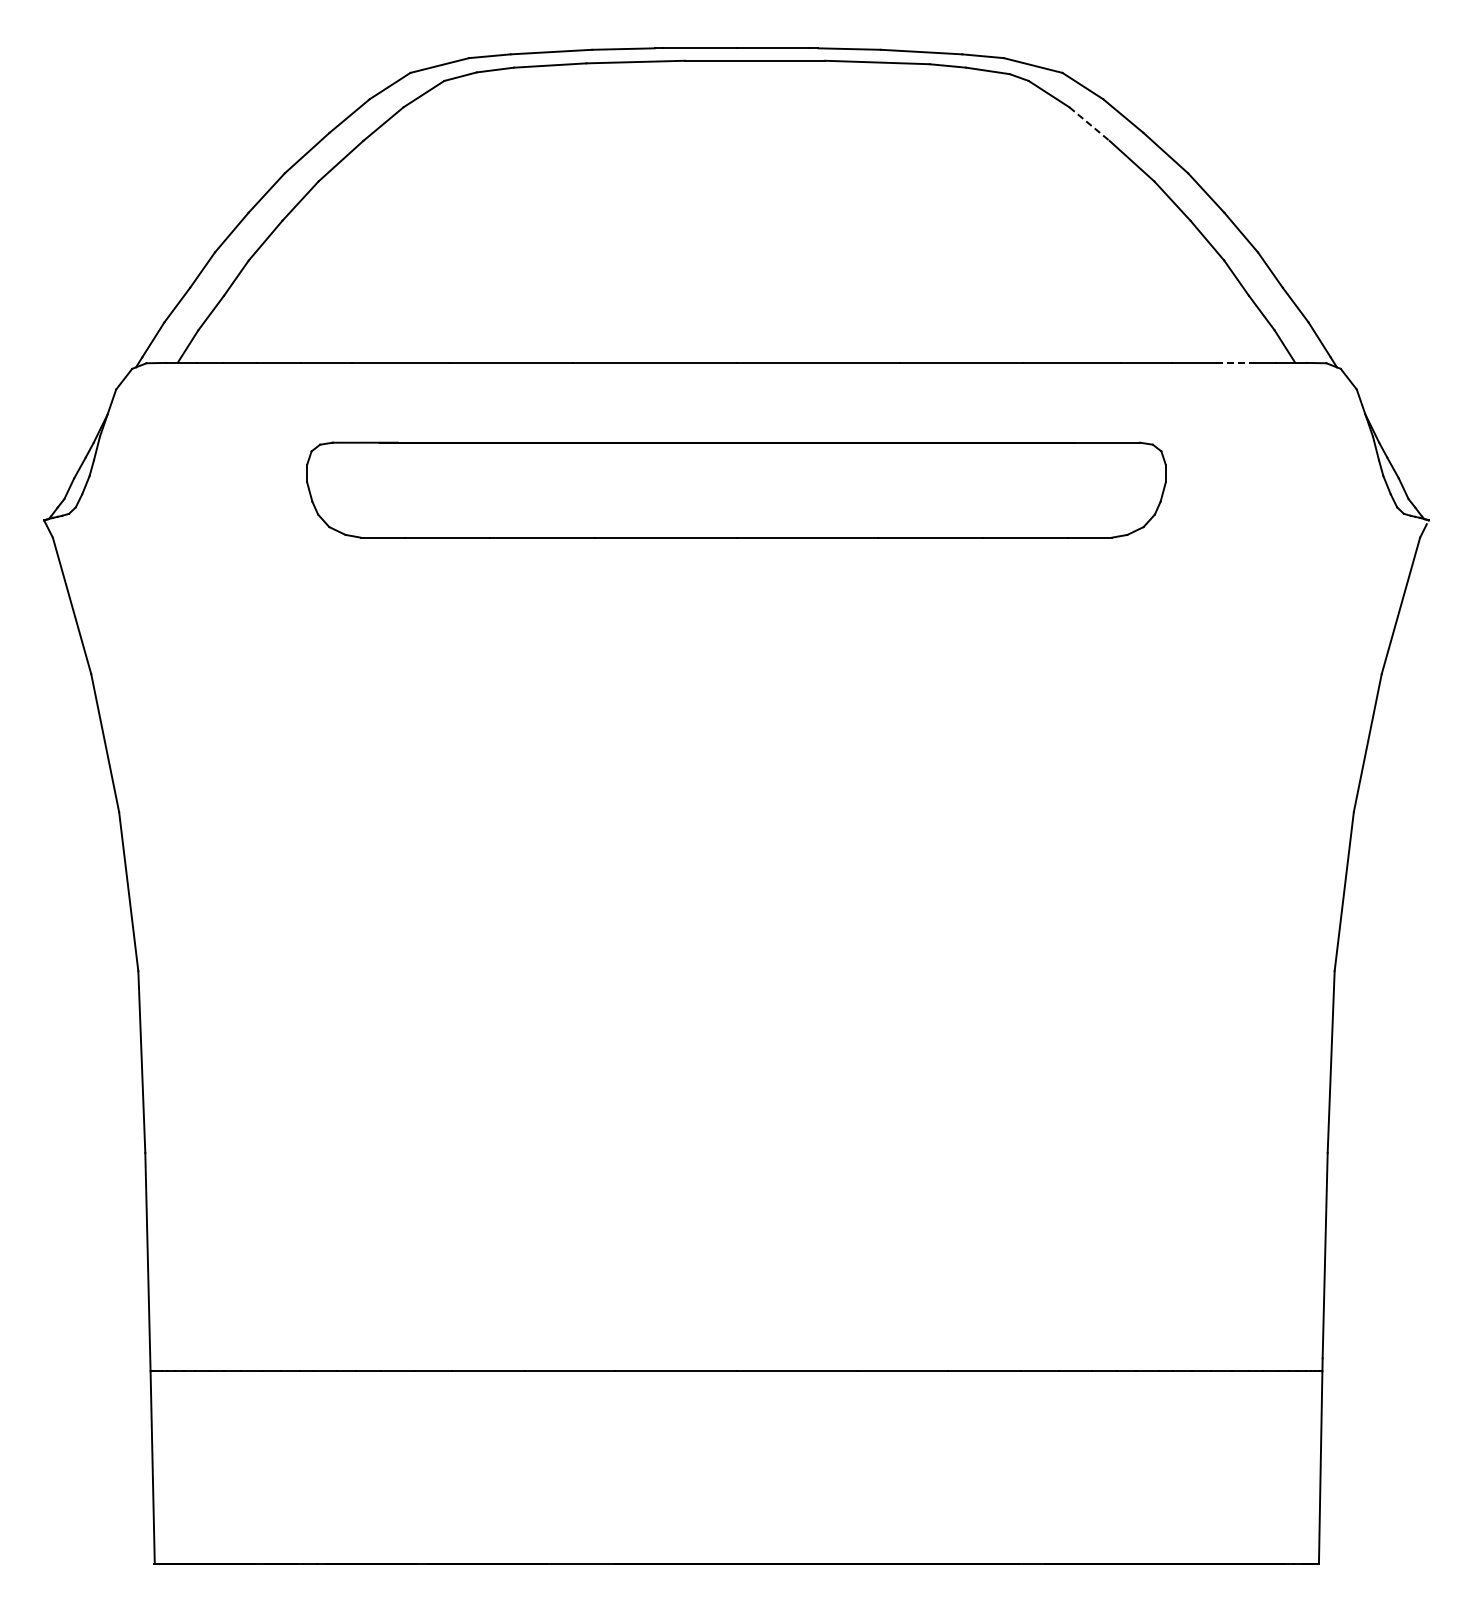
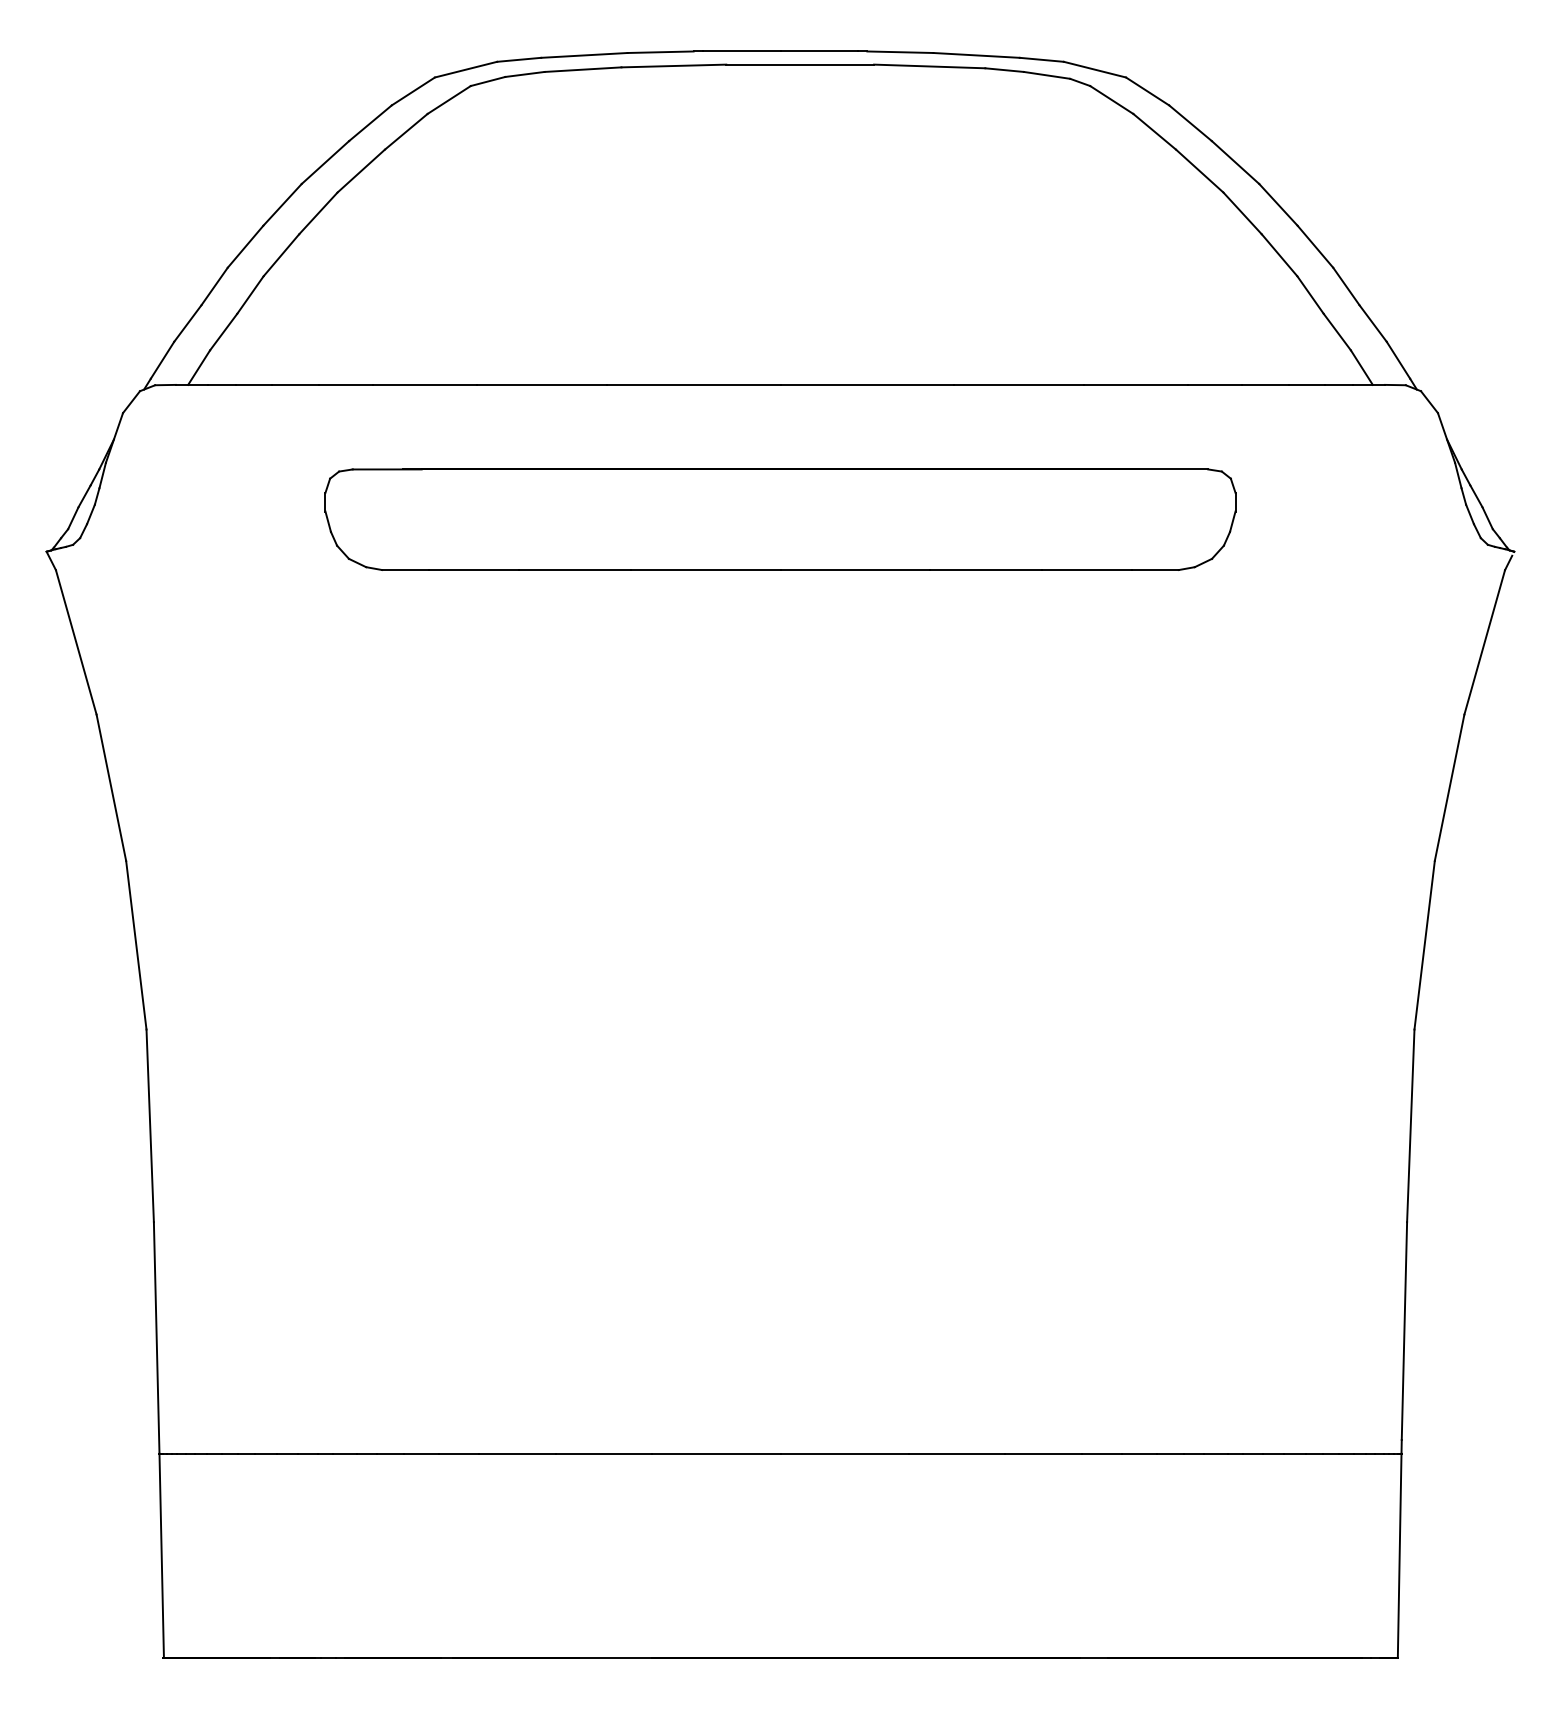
line: (1089, 124) -> (1154, 132), dashed -> solid
line: (1233, 362) -> (1307, 384), dashed -> solid

